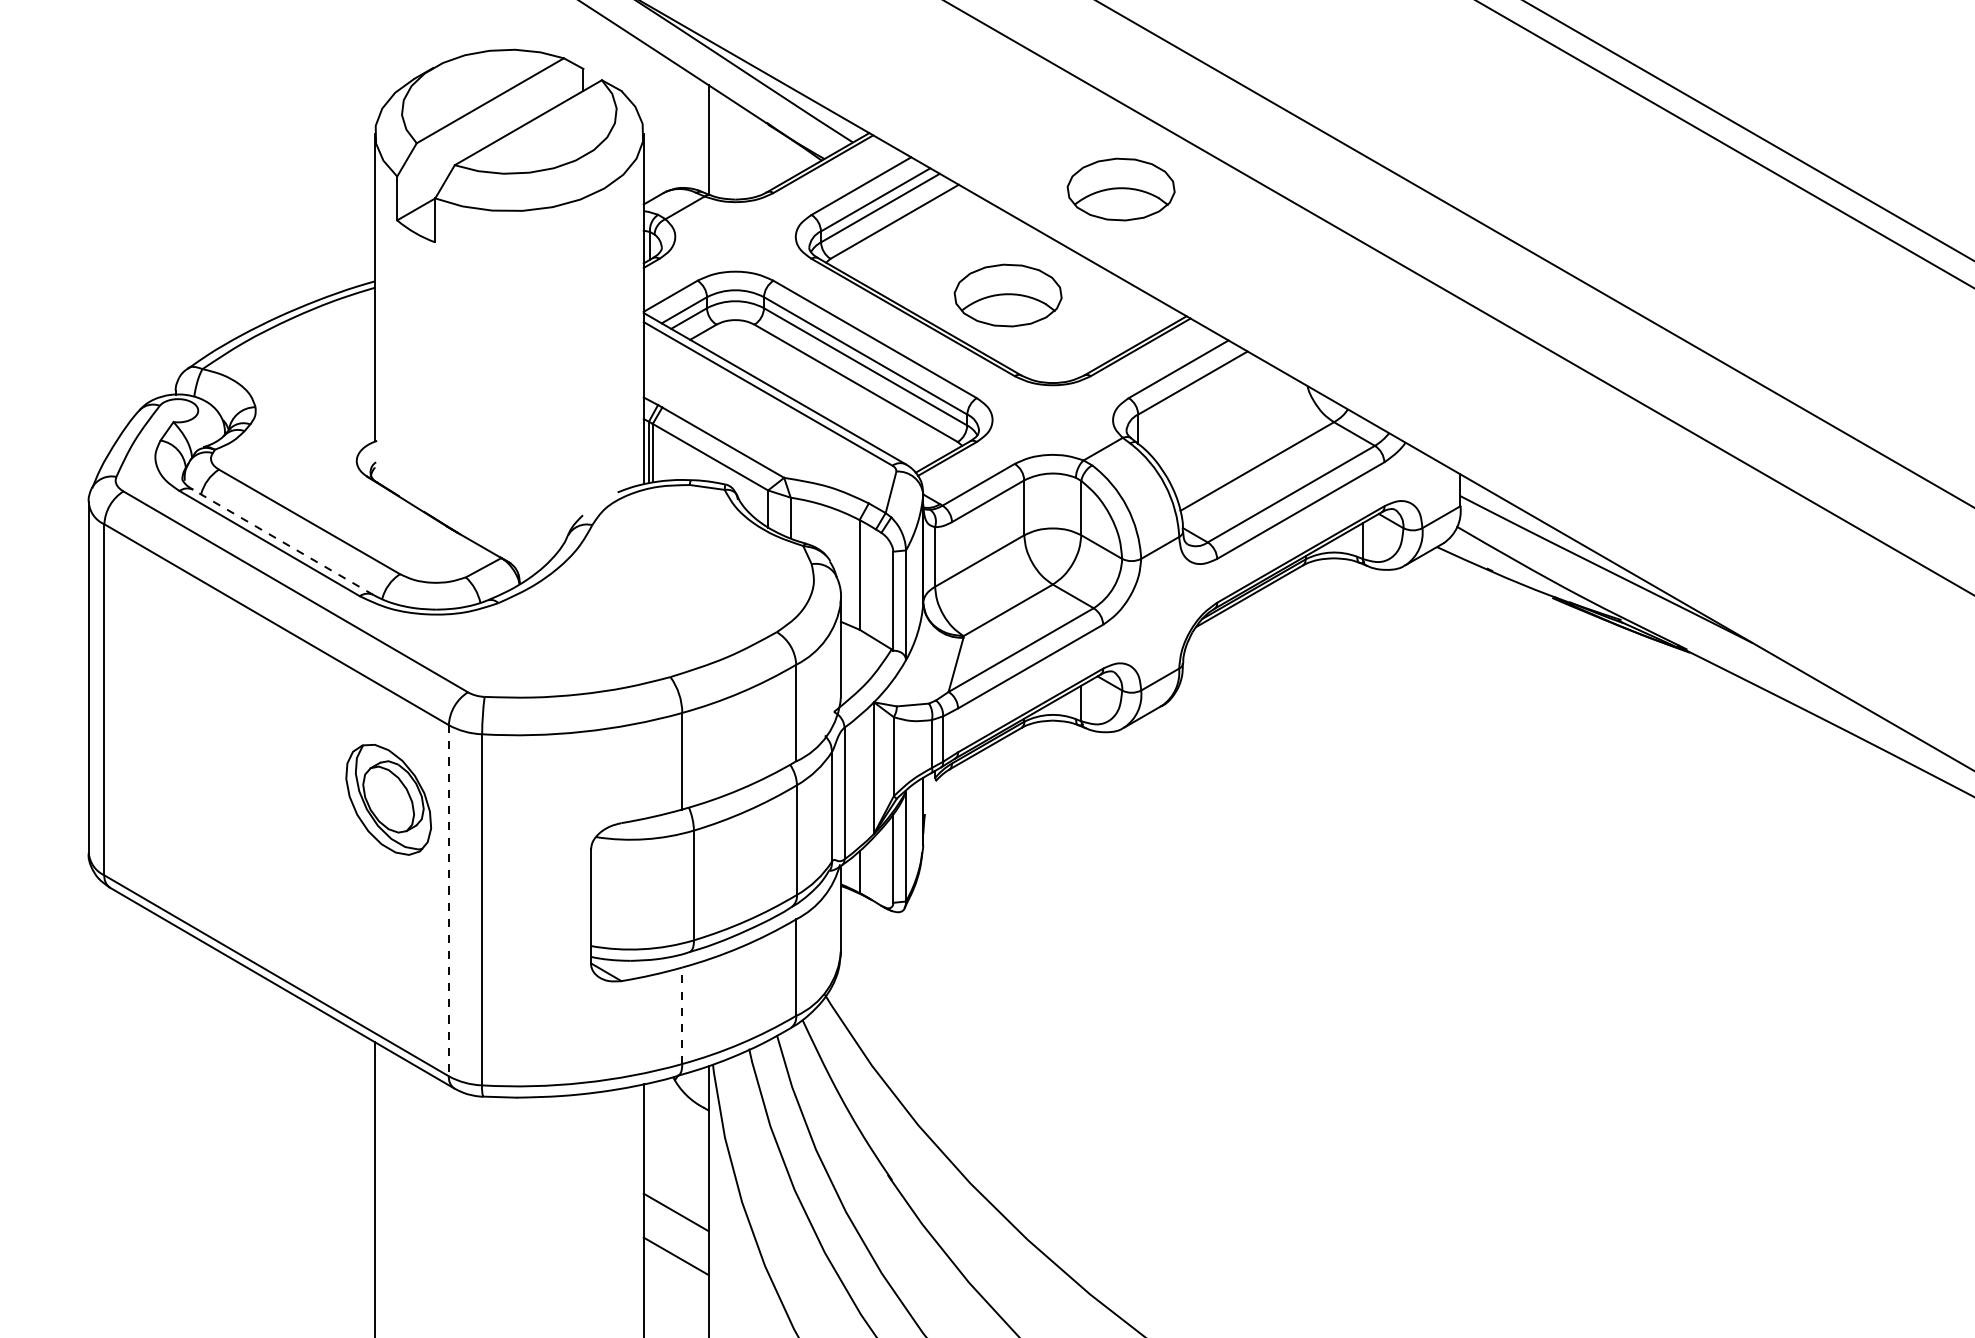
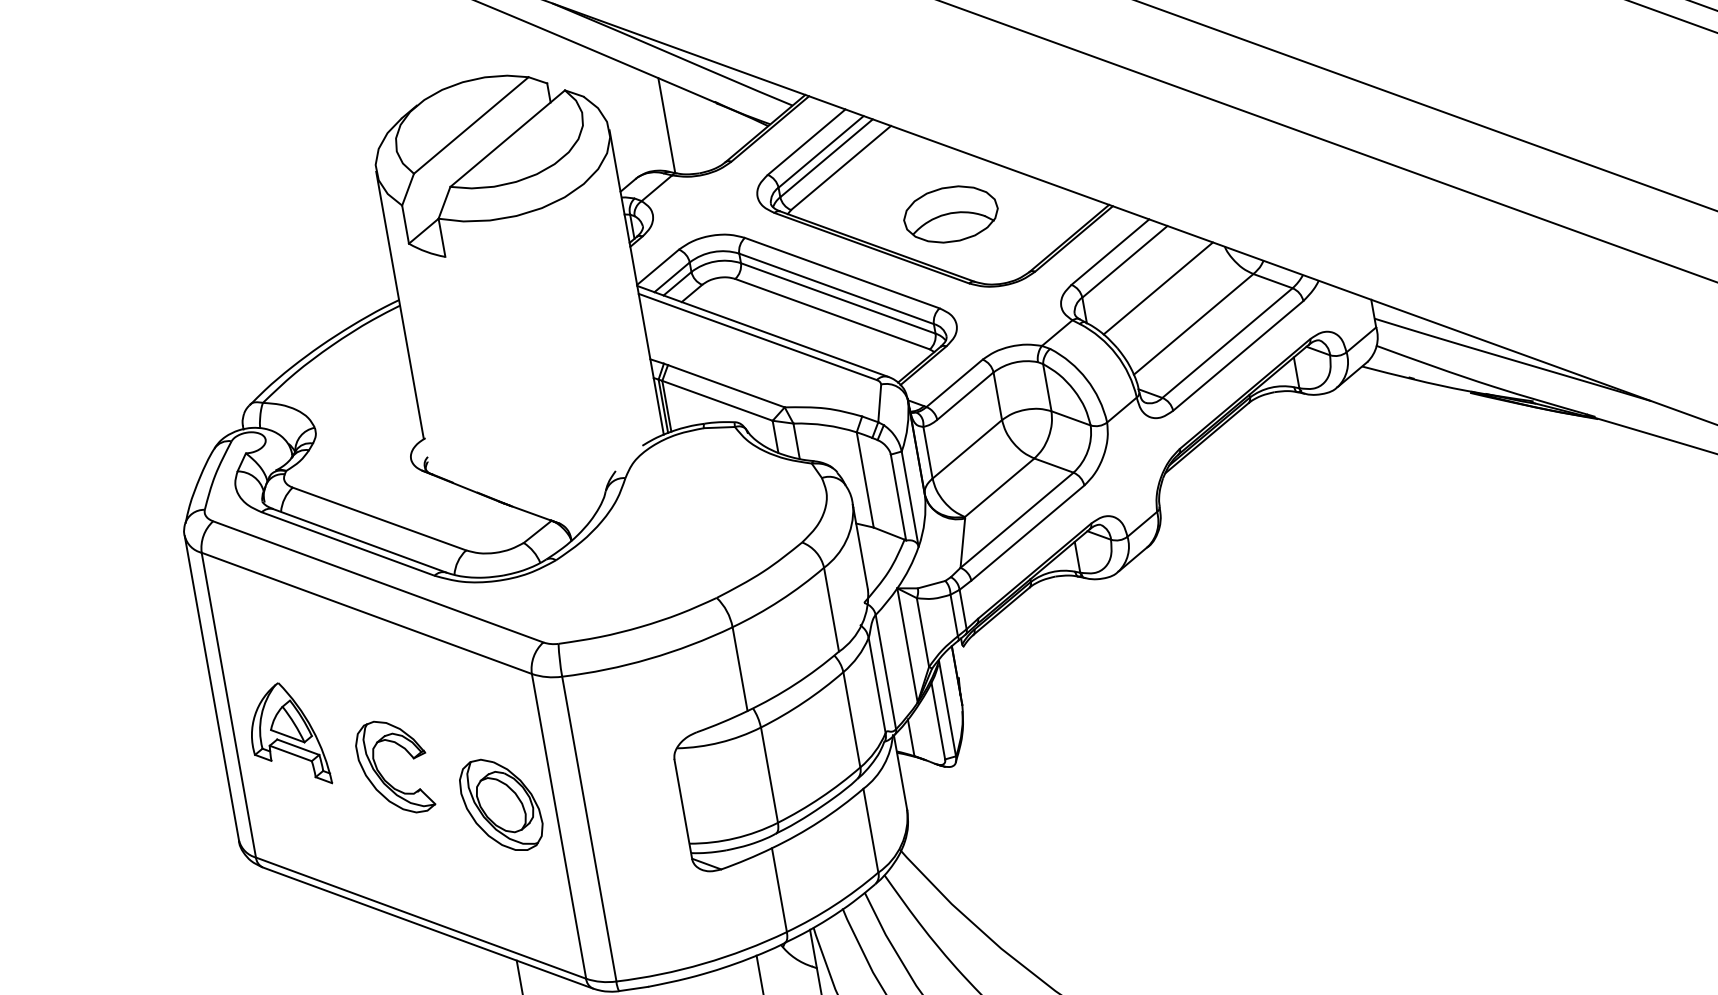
part: (1120, 189) -> (1032, 105), removed
line: (1224, 418) -> (1157, 287), added
line: (282, 542) -> (359, 541), dashed -> solid
part: (163, 746) -> (287, 736), added
part: (388, 799) -> (501, 805), moved
part: (262, 809) -> (383, 775), added
line: (448, 900) -> (558, 826), dashed -> solid
line: (682, 1015) -> (779, 889), dashed -> solid

